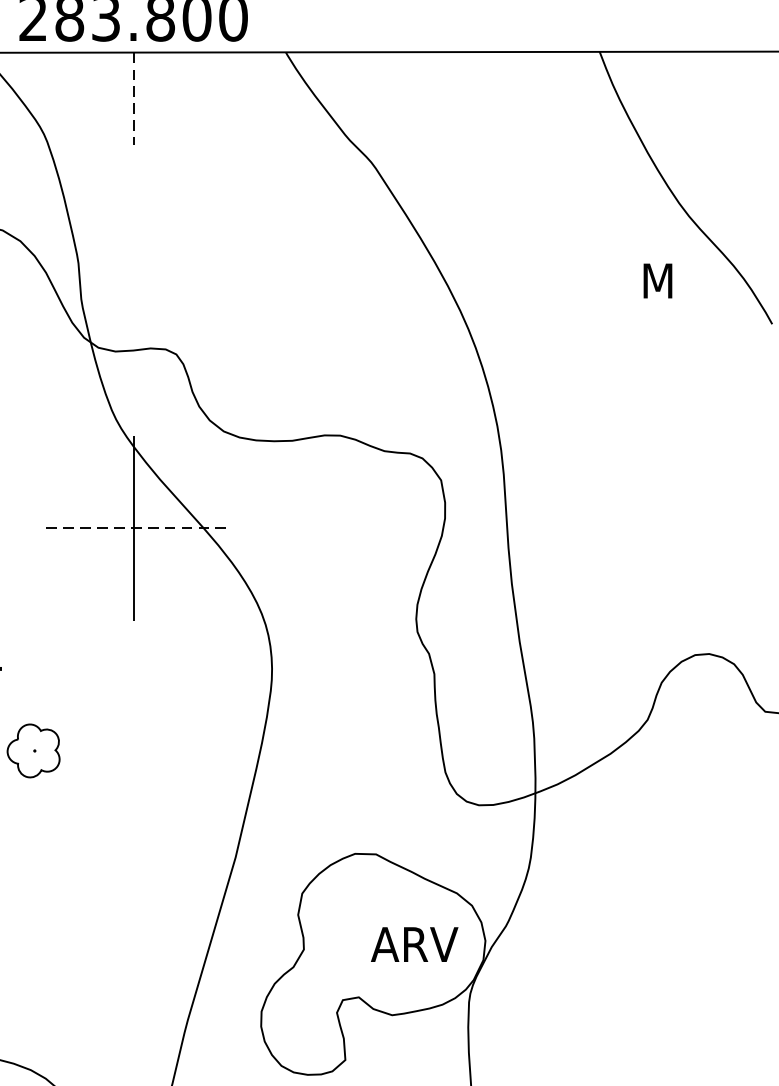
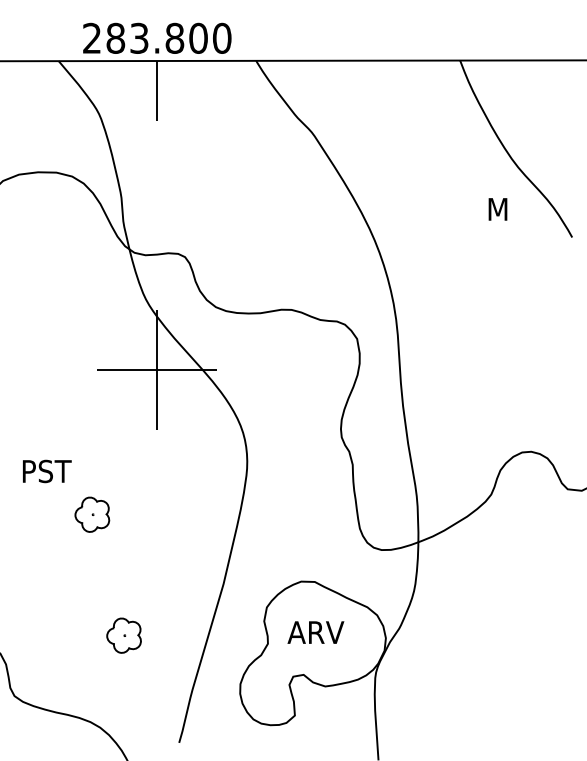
line: (133, 99) -> (157, 91), dashed -> solid
line: (132, 528) -> (156, 370), dashed -> solid
part: (81, 936) -> (123, 635), added
text: (414, 944) -> (315, 632), moved

